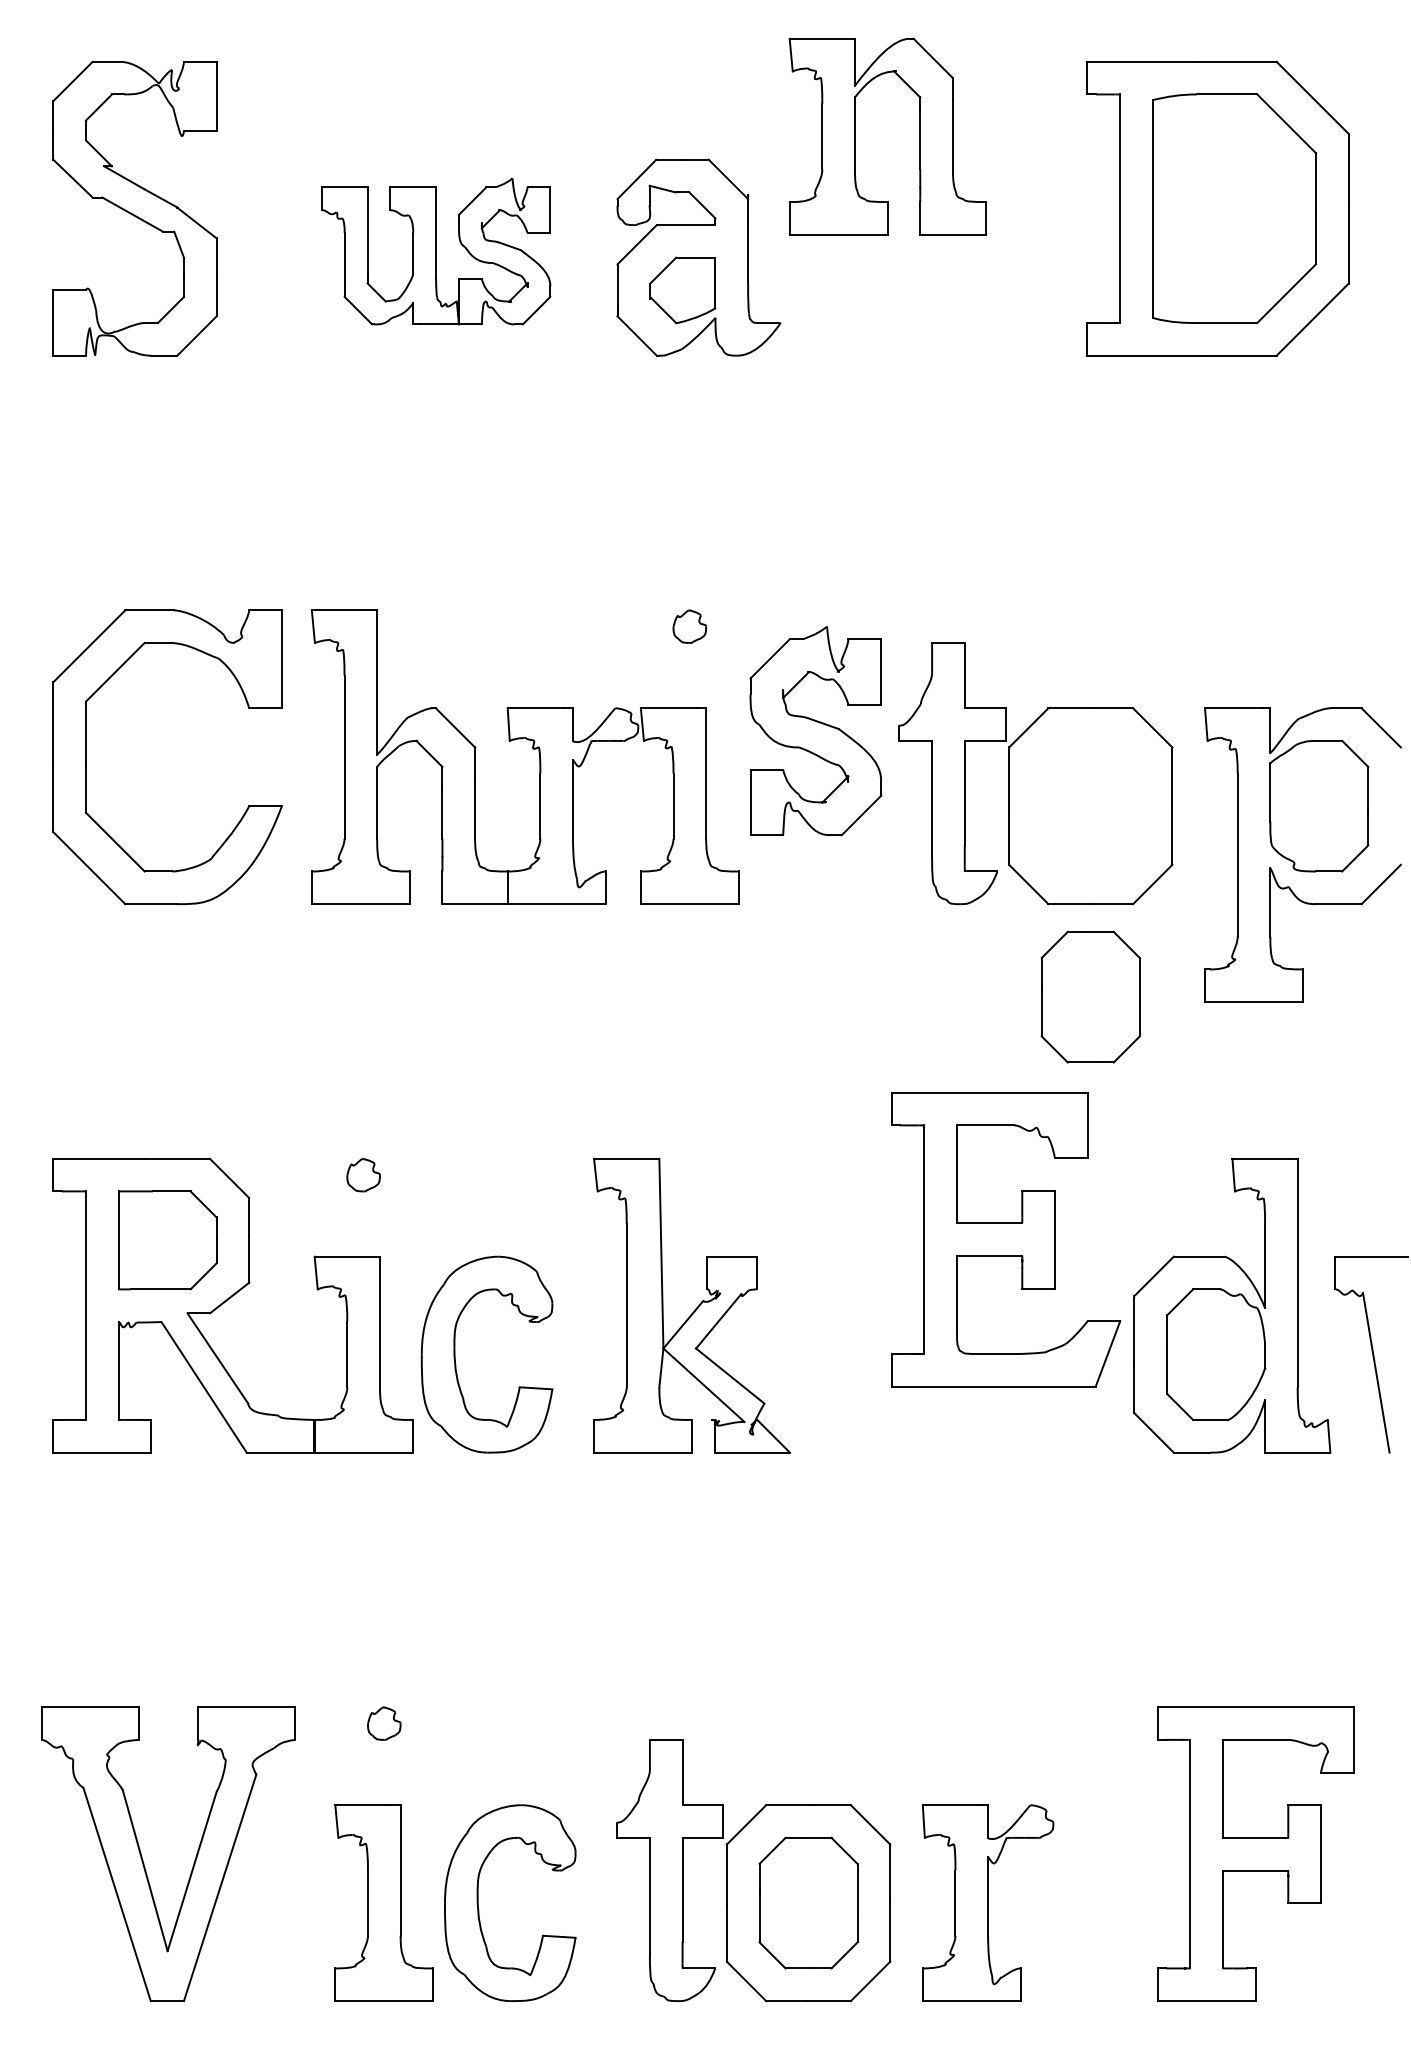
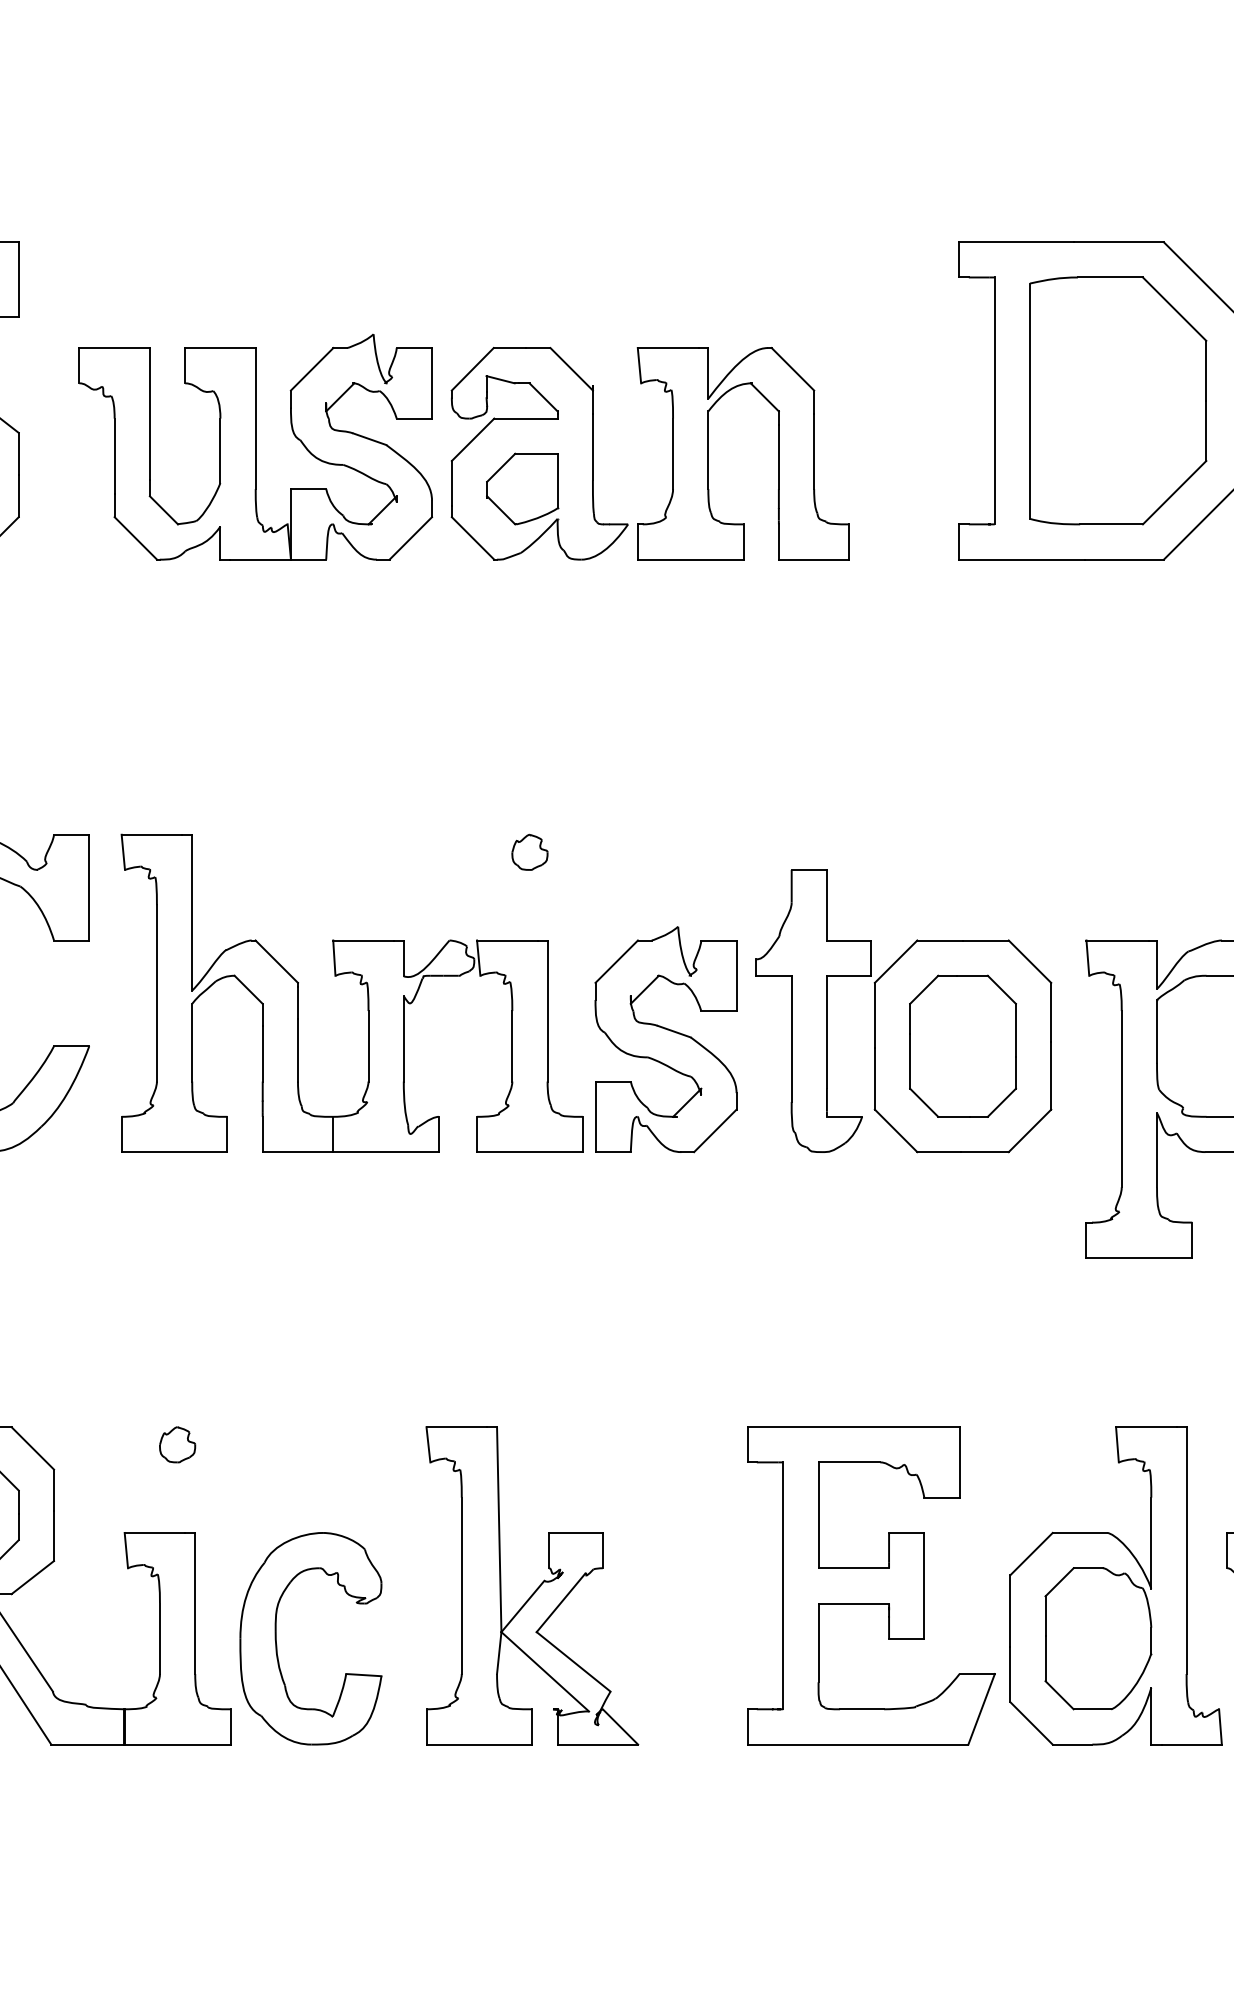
part: (855, 136) -> (708, 453), moved
part: (436, 251) -> (256, 447), size x1.43
part: (815, 731) -> (665, 1040), moved
part: (1090, 996) -> (962, 1045), moved
part: (1006, 1239) -> (872, 1585), moved

